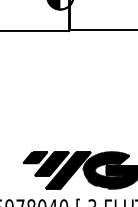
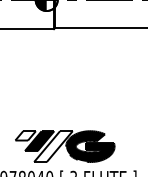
fill: (35, 157) -> (25, 135), removed
fill: (68, 170) -> (53, 146), removed

